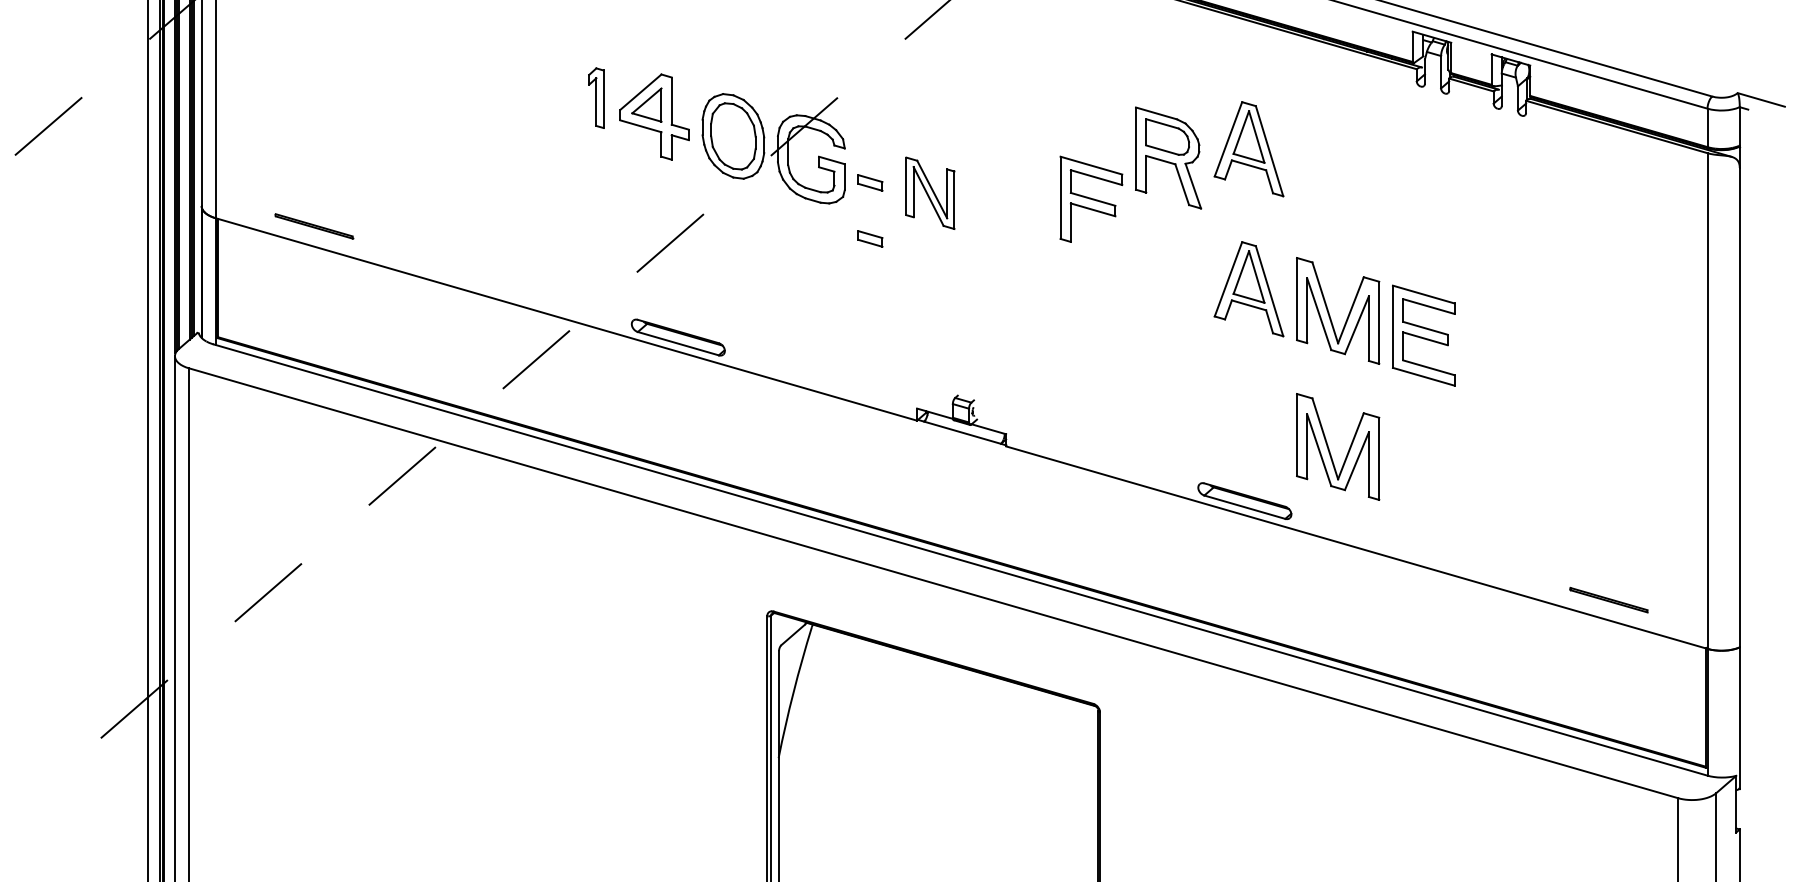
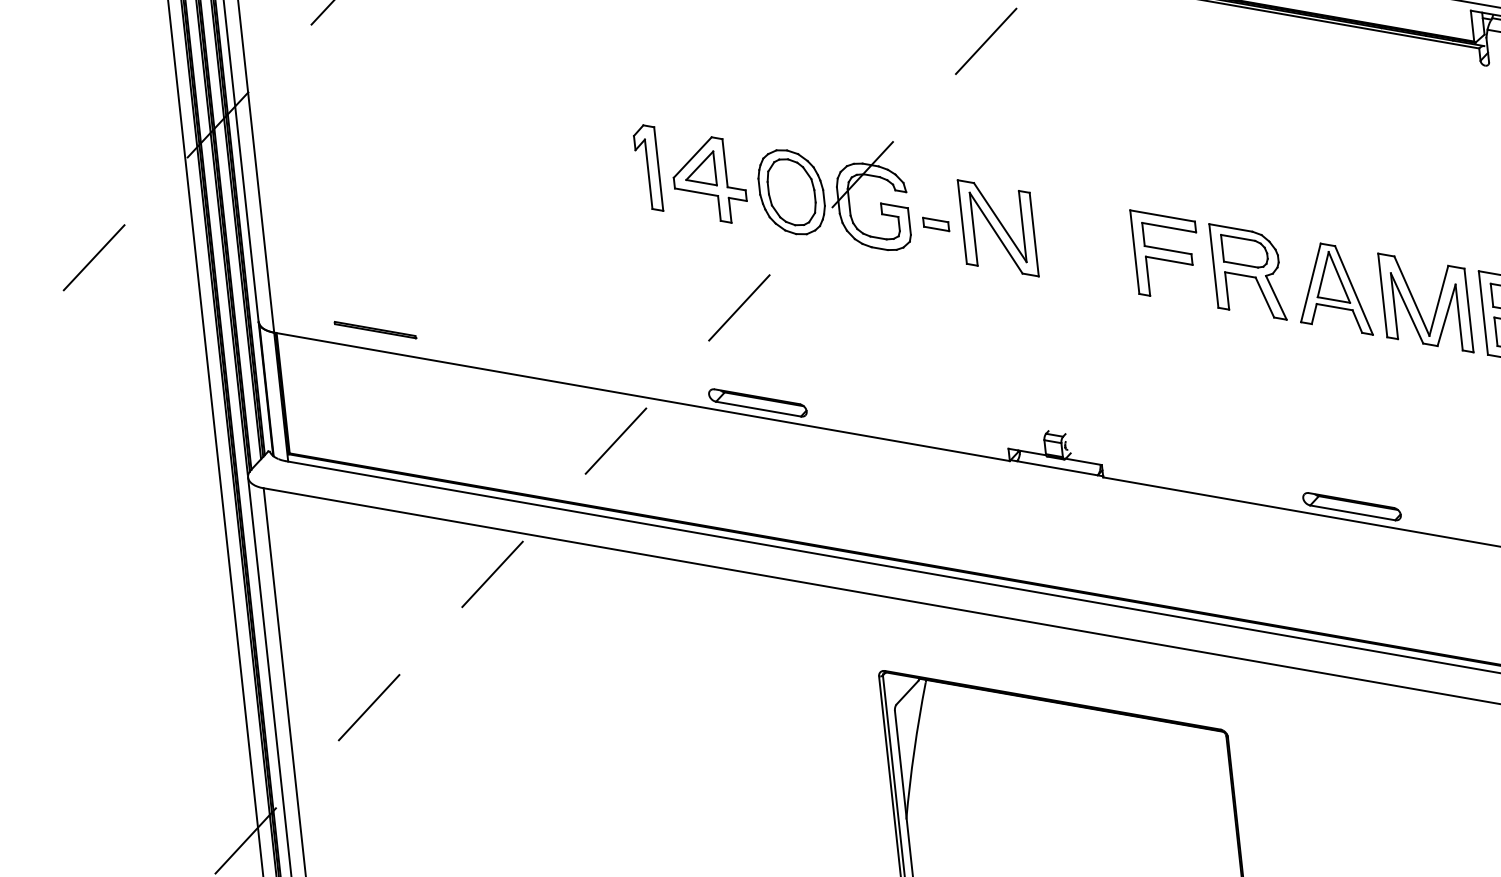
part: (596, 97) -> (648, 167), size x1.43
part: (1248, 149) -> (1316, 148), removed
part: (1168, 157) -> (1247, 271), moved
part: (930, 193) -> (998, 228), size x1.43
part: (1091, 198) -> (1166, 249), moved
part: (870, 238) -> (942, 280), removed
part: (1329, 448) -> (1432, 443), removed

